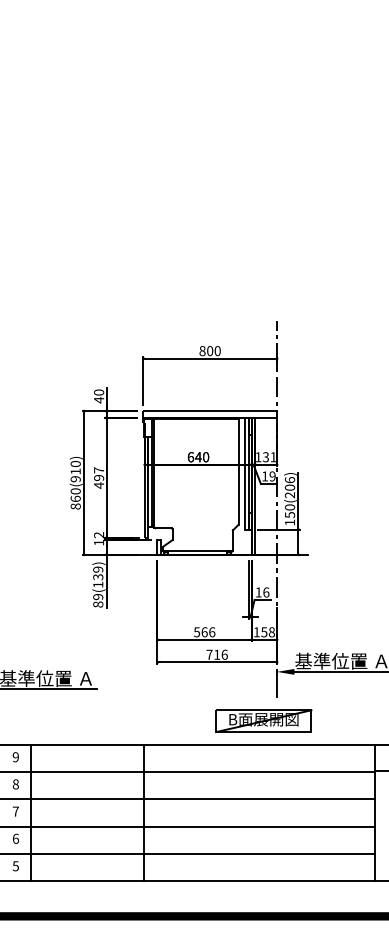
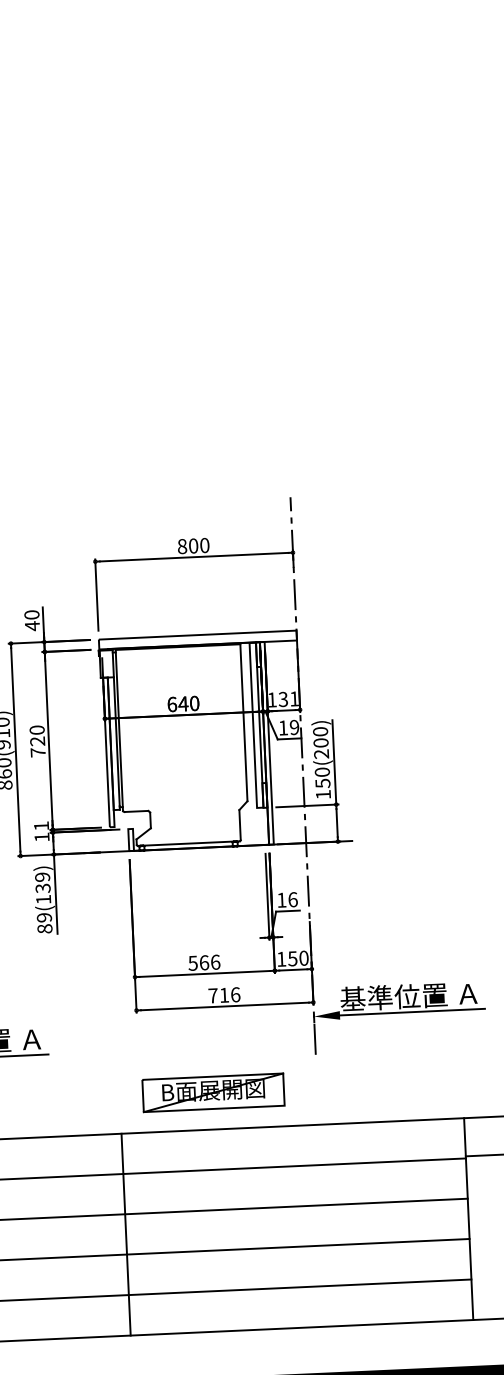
text: (99, 477) -> (38, 740), 497 -> 720
text: (289, 480) -> (319, 732), 150(206) -> 150(200)
text: (98, 535) -> (40, 826), 12 -> 11
text: (271, 632) -> (303, 958), 158 -> 150
part: (263, 720) -> (212, 1091), moved

